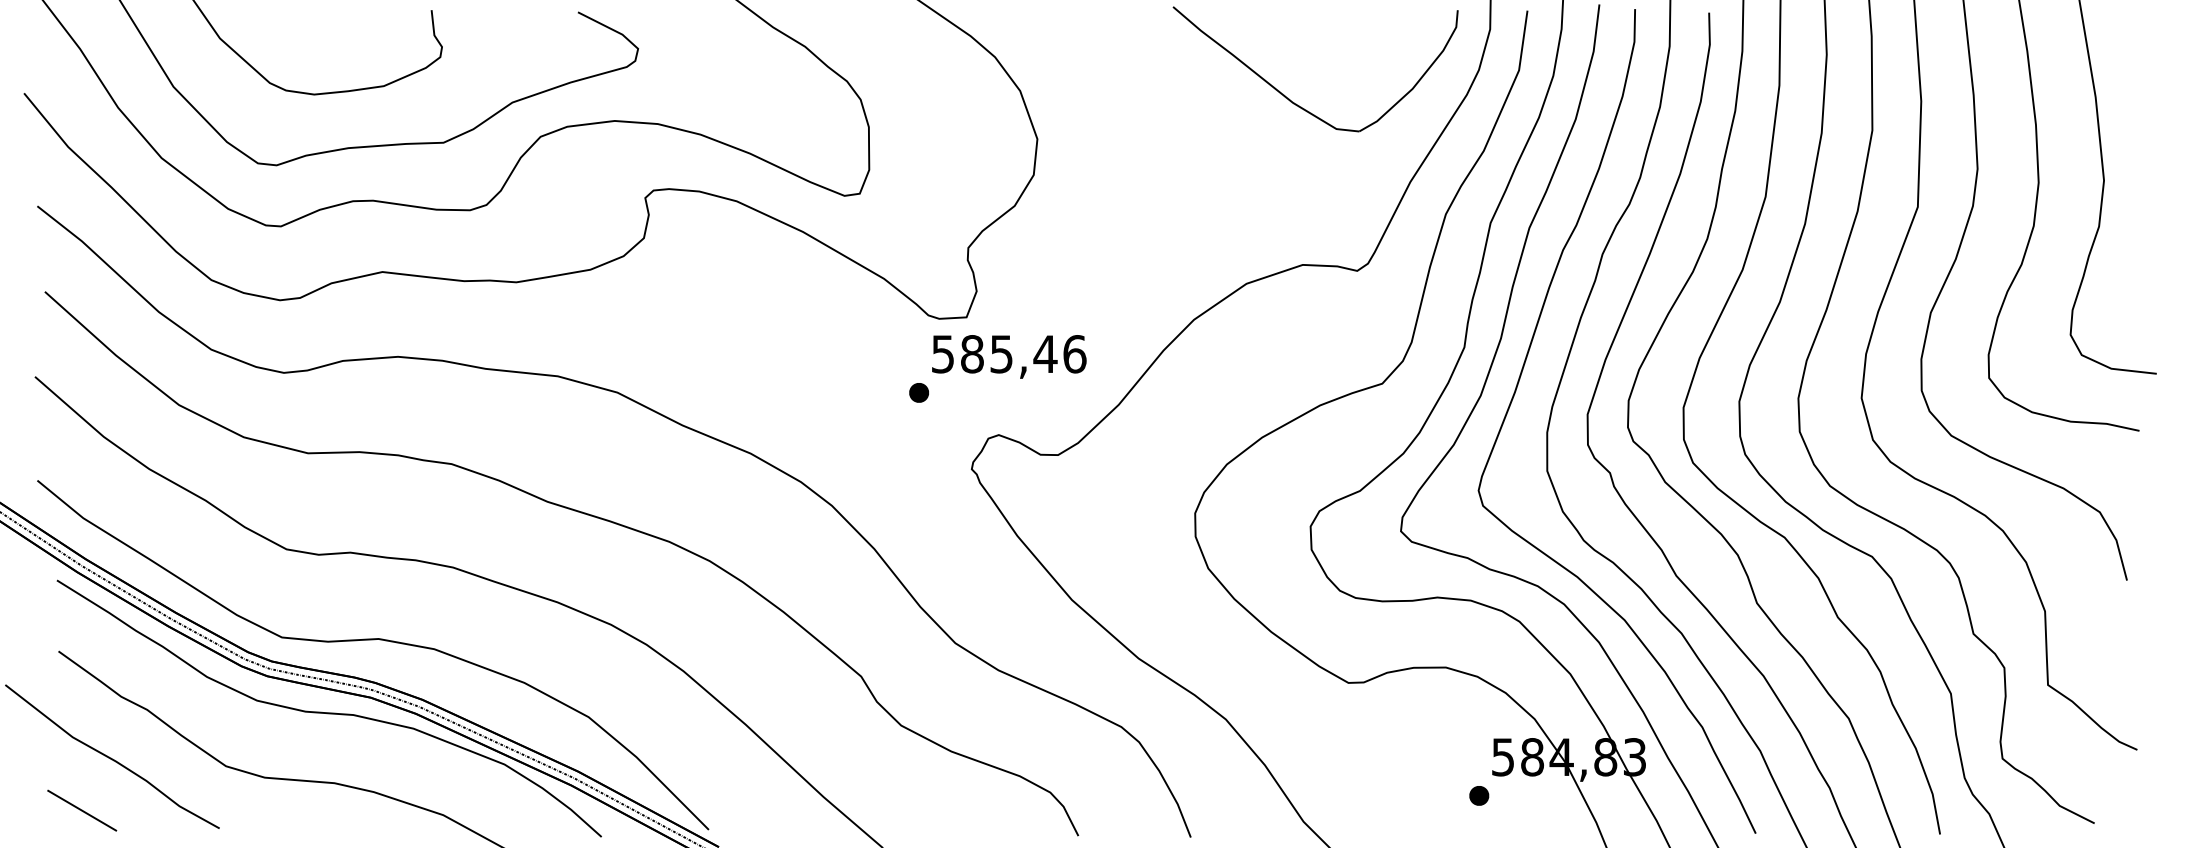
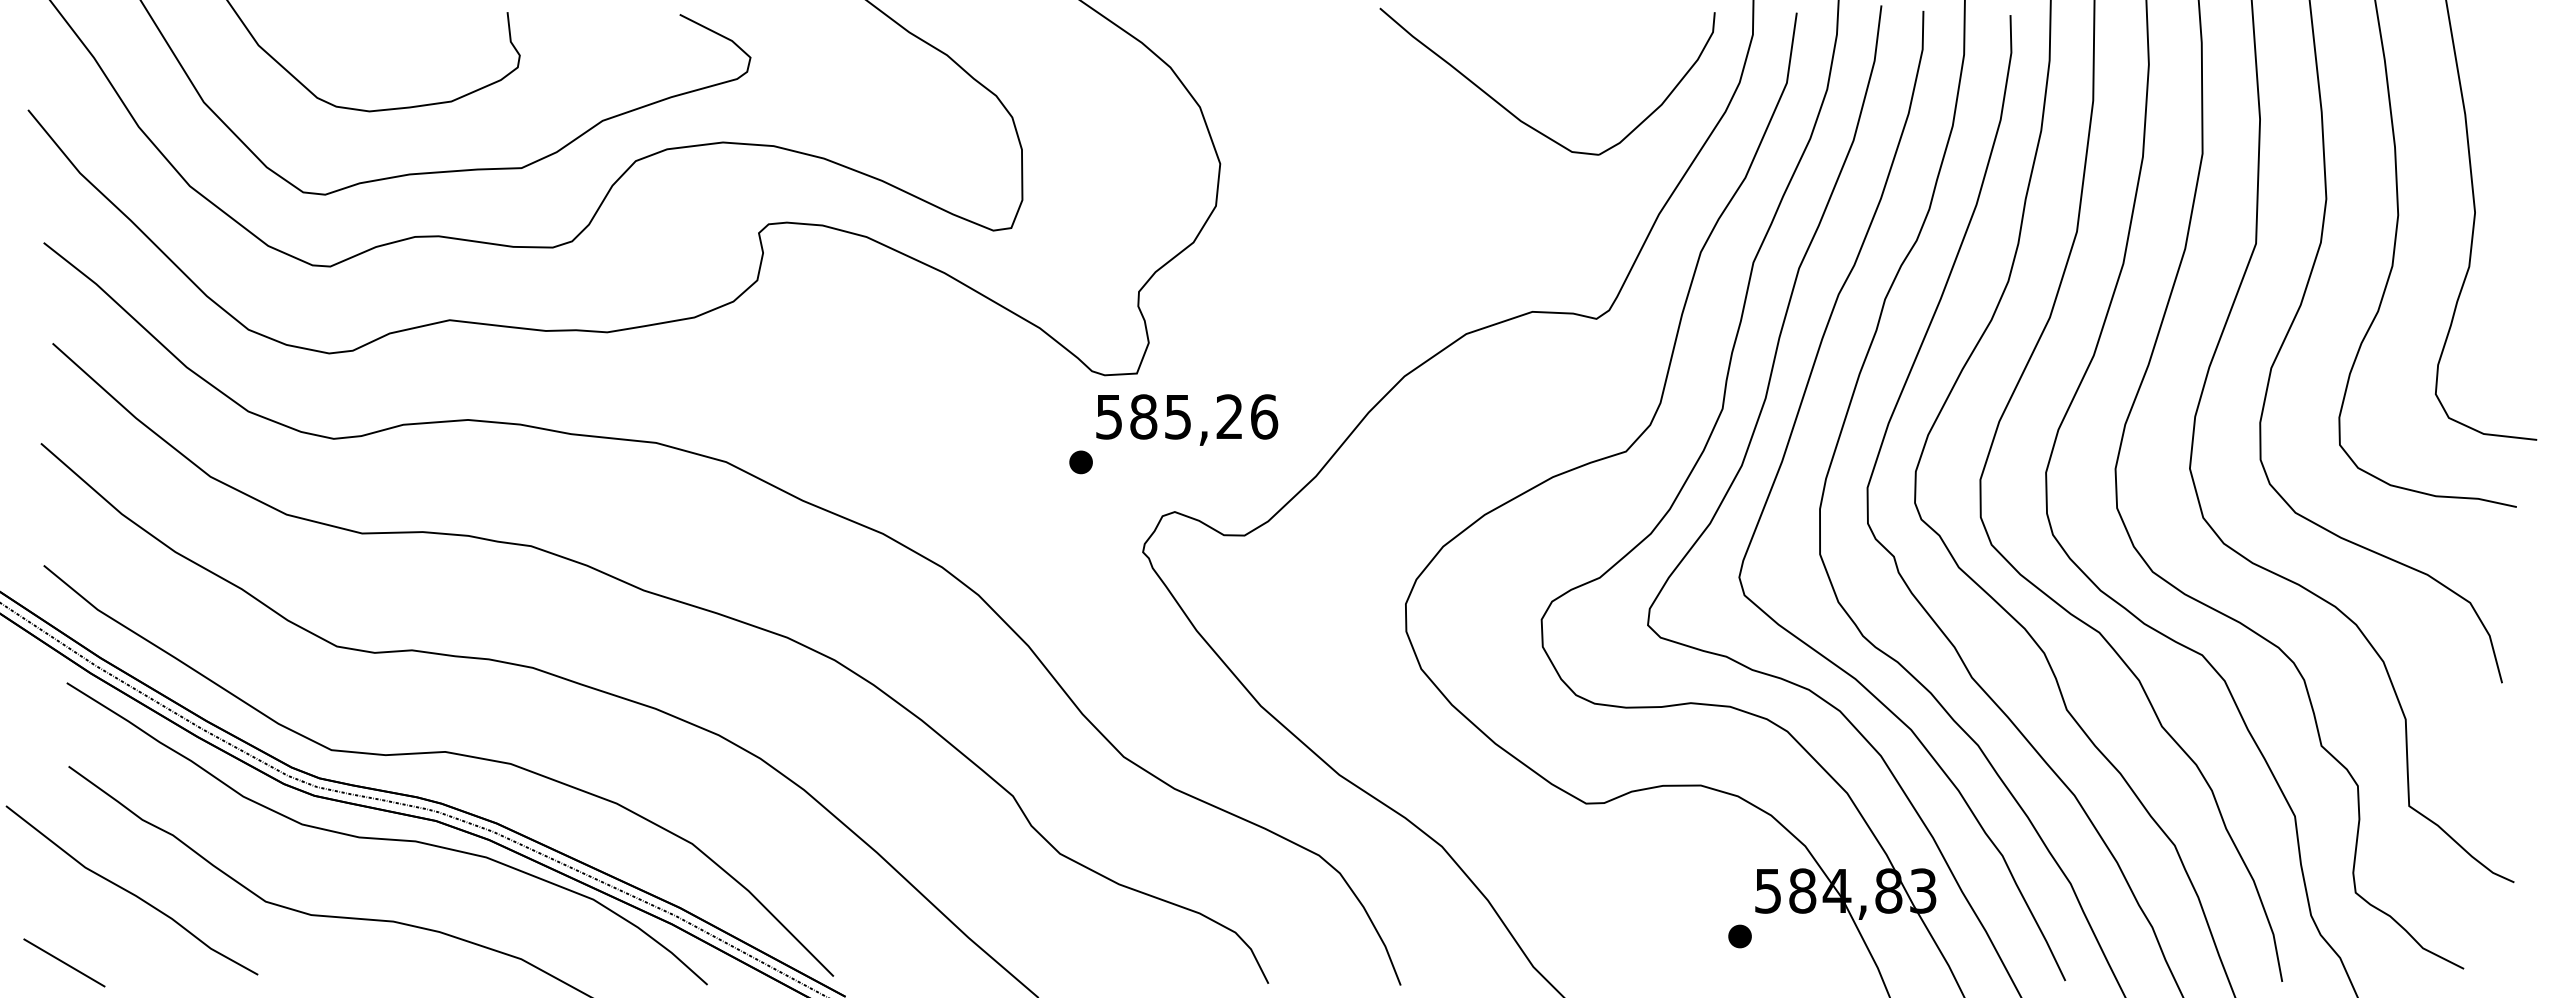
text: (1045, 353) -> (1229, 416), 585,46 -> 585,26
line: (82, 810) -> (64, 962), moved

